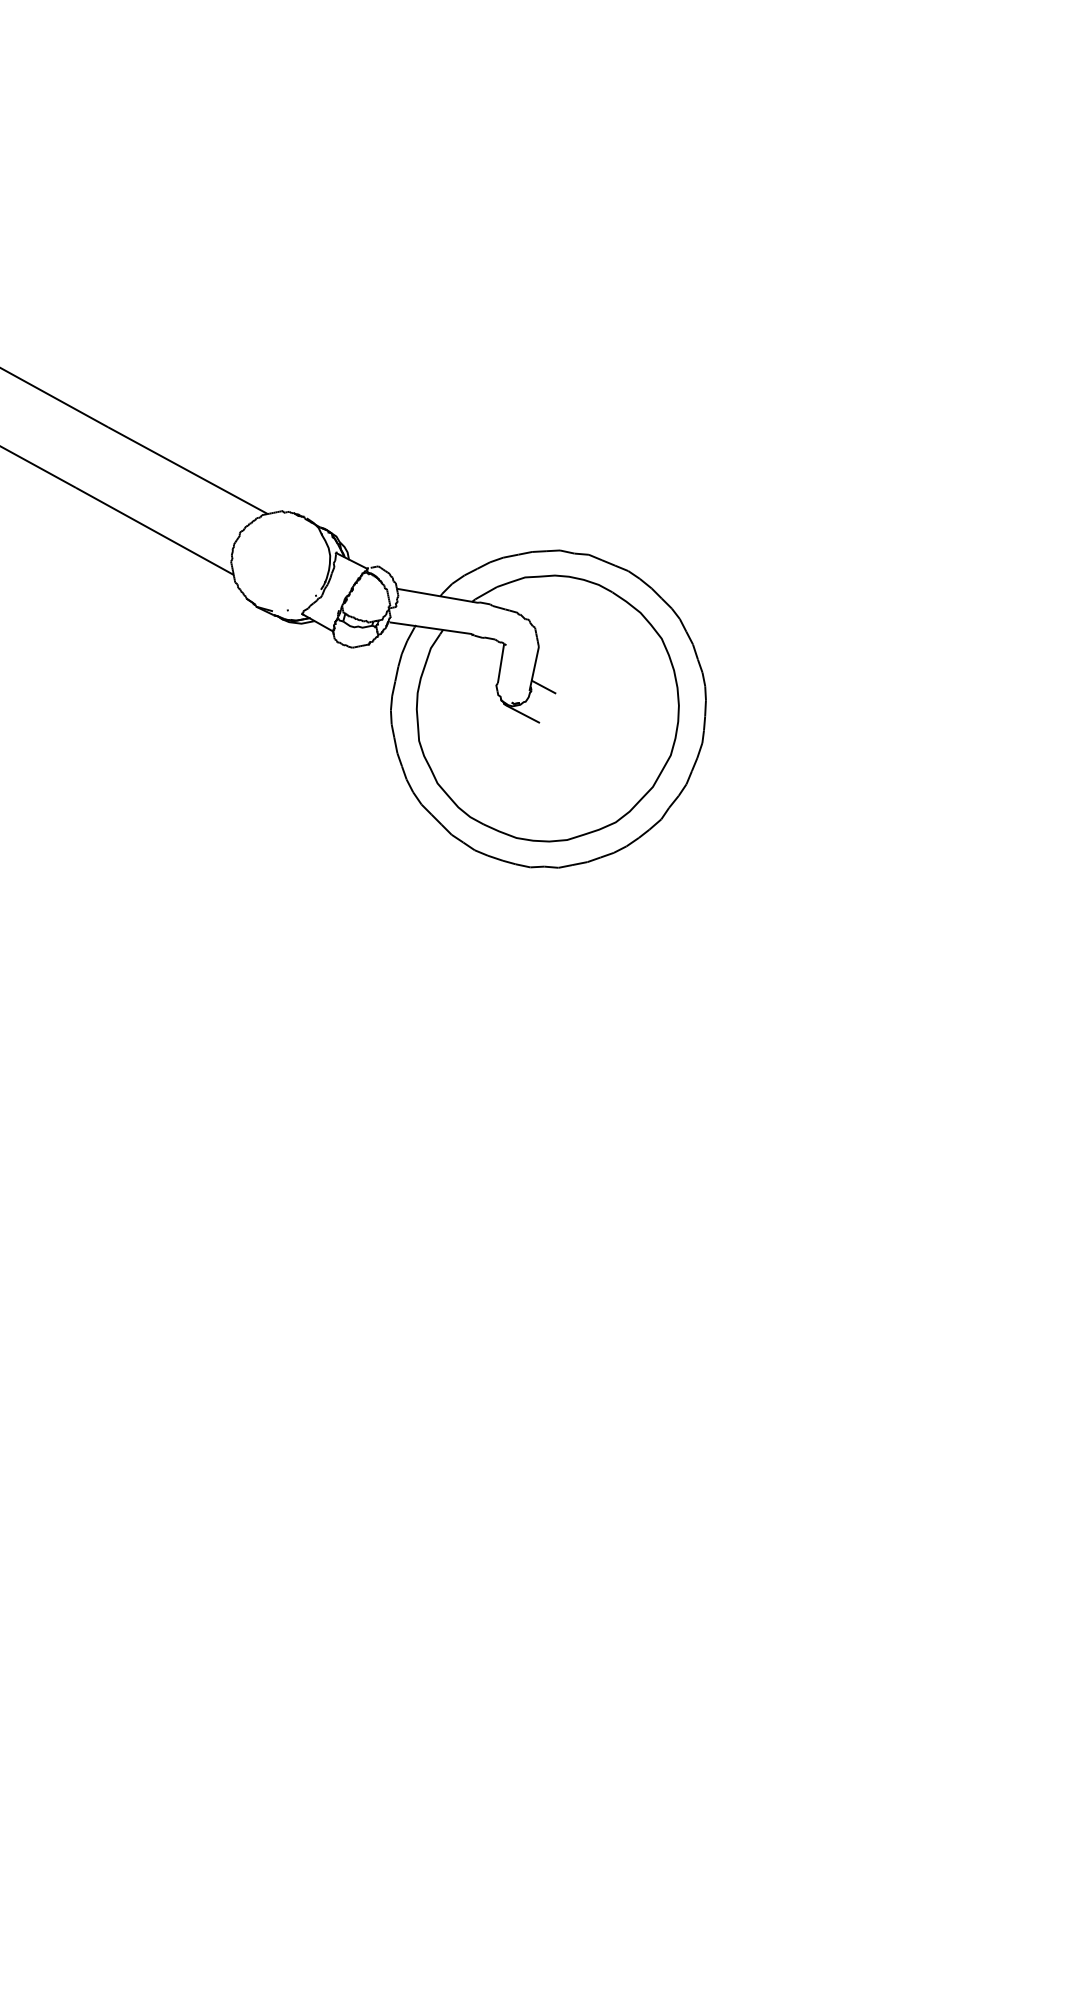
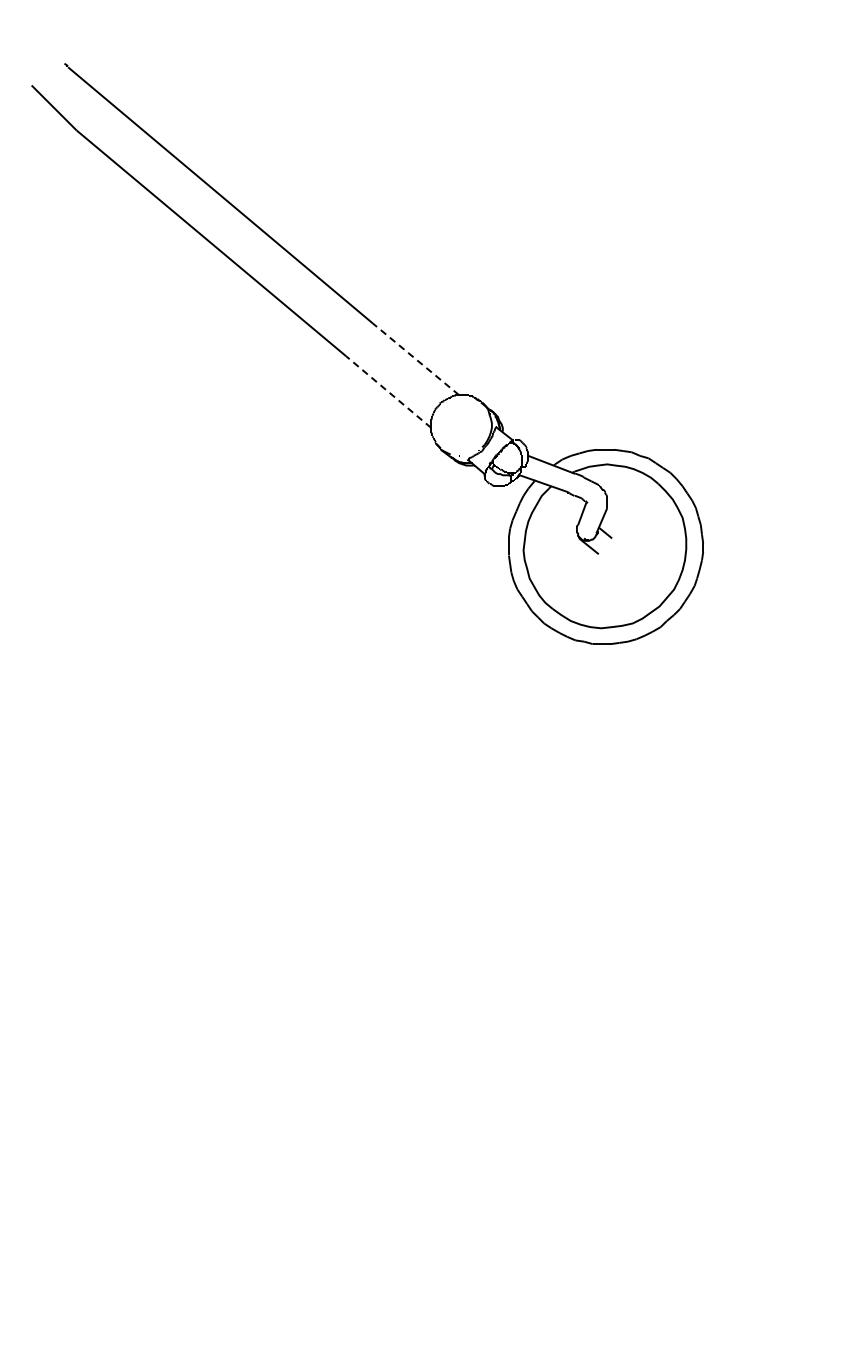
line: (187, 471) -> (415, 359), solid -> dashed
line: (154, 532) -> (388, 392), solid -> dashed

